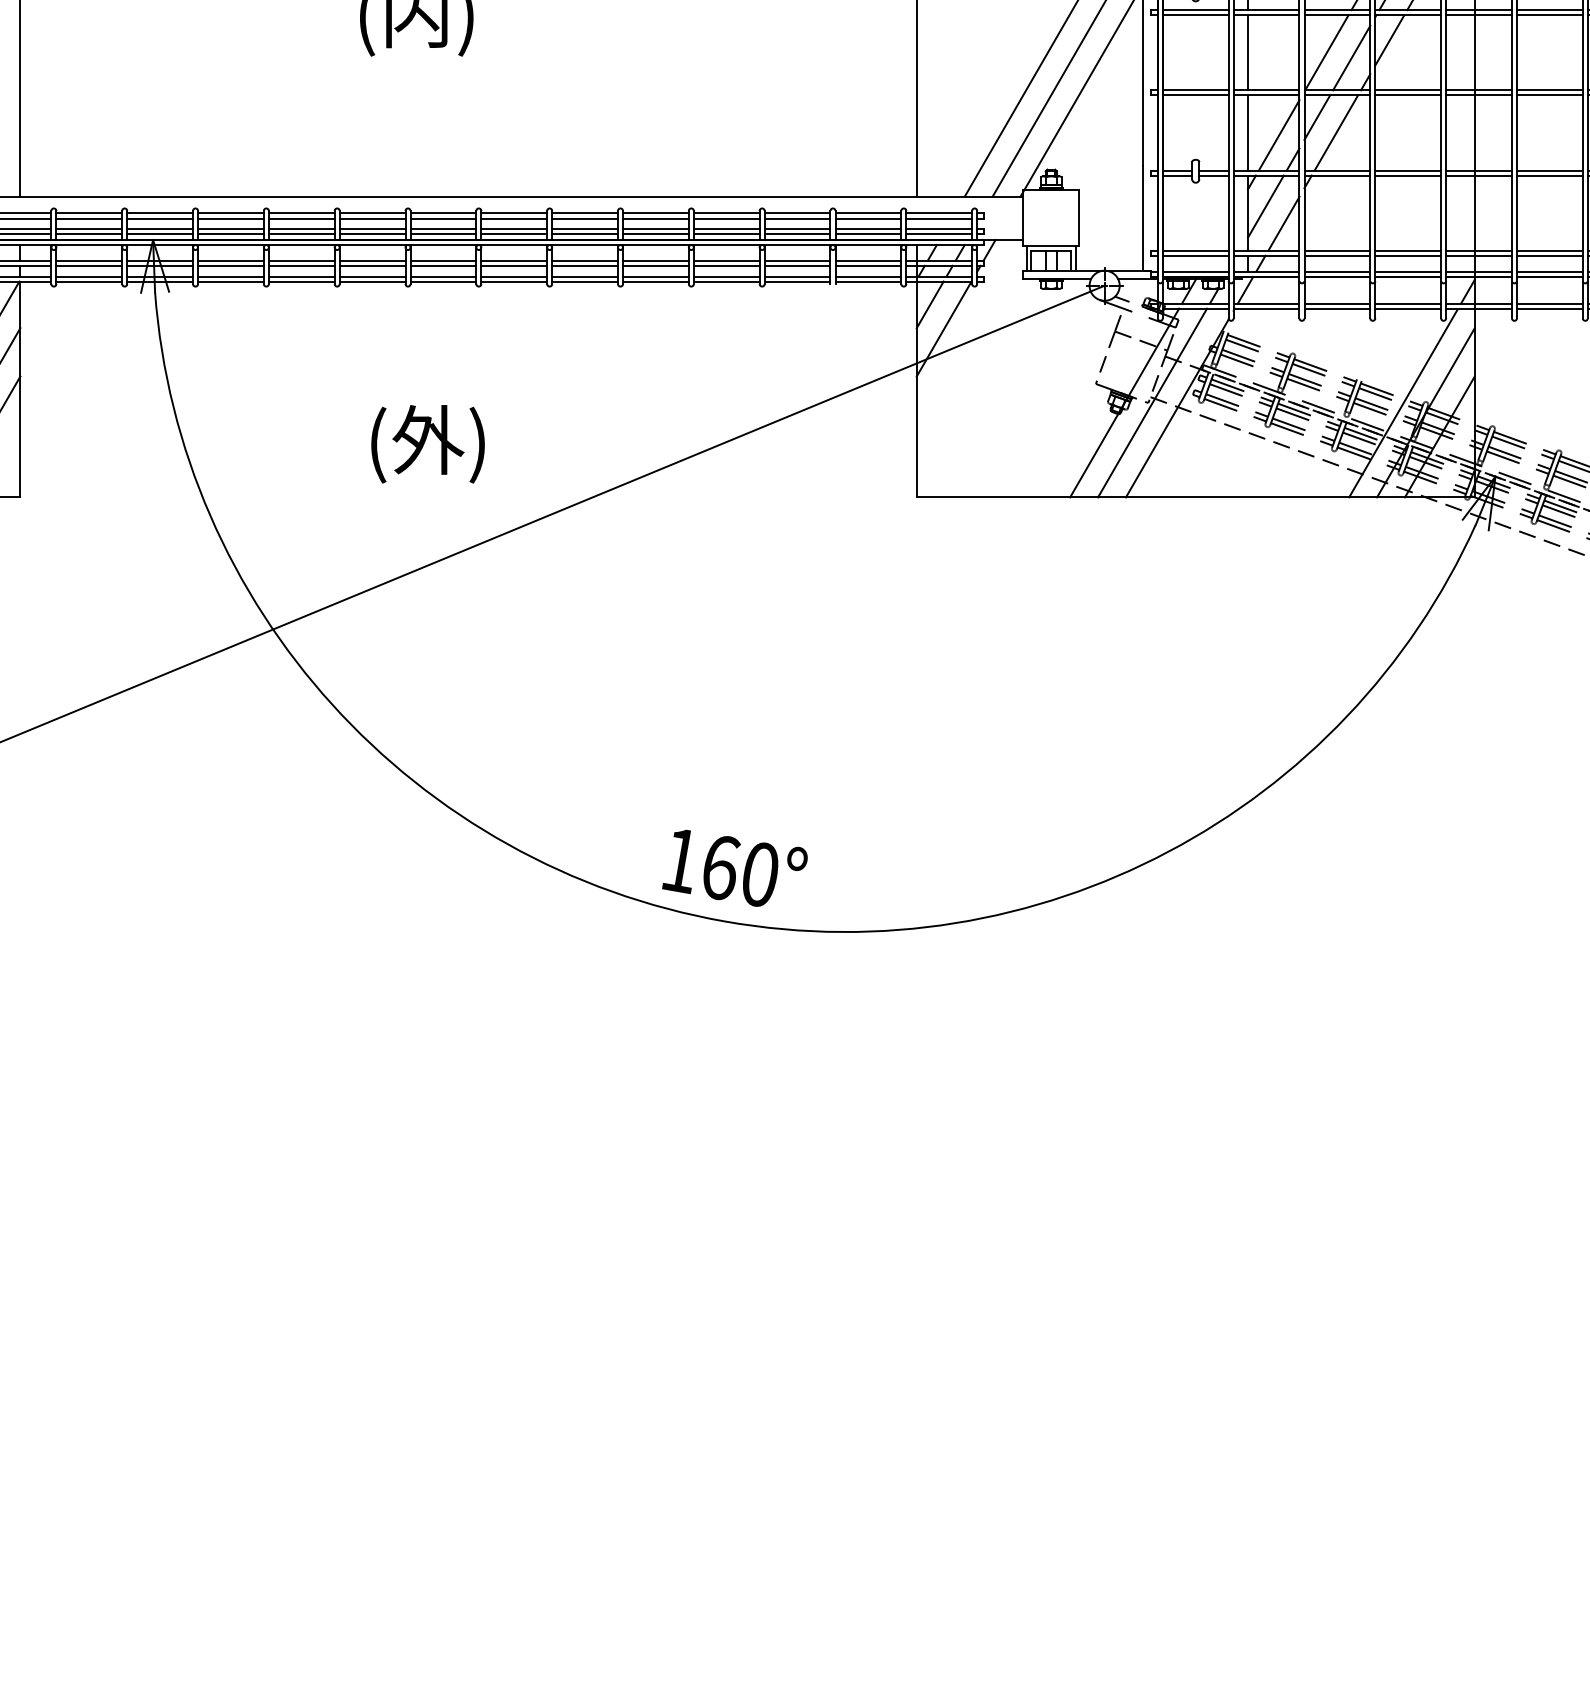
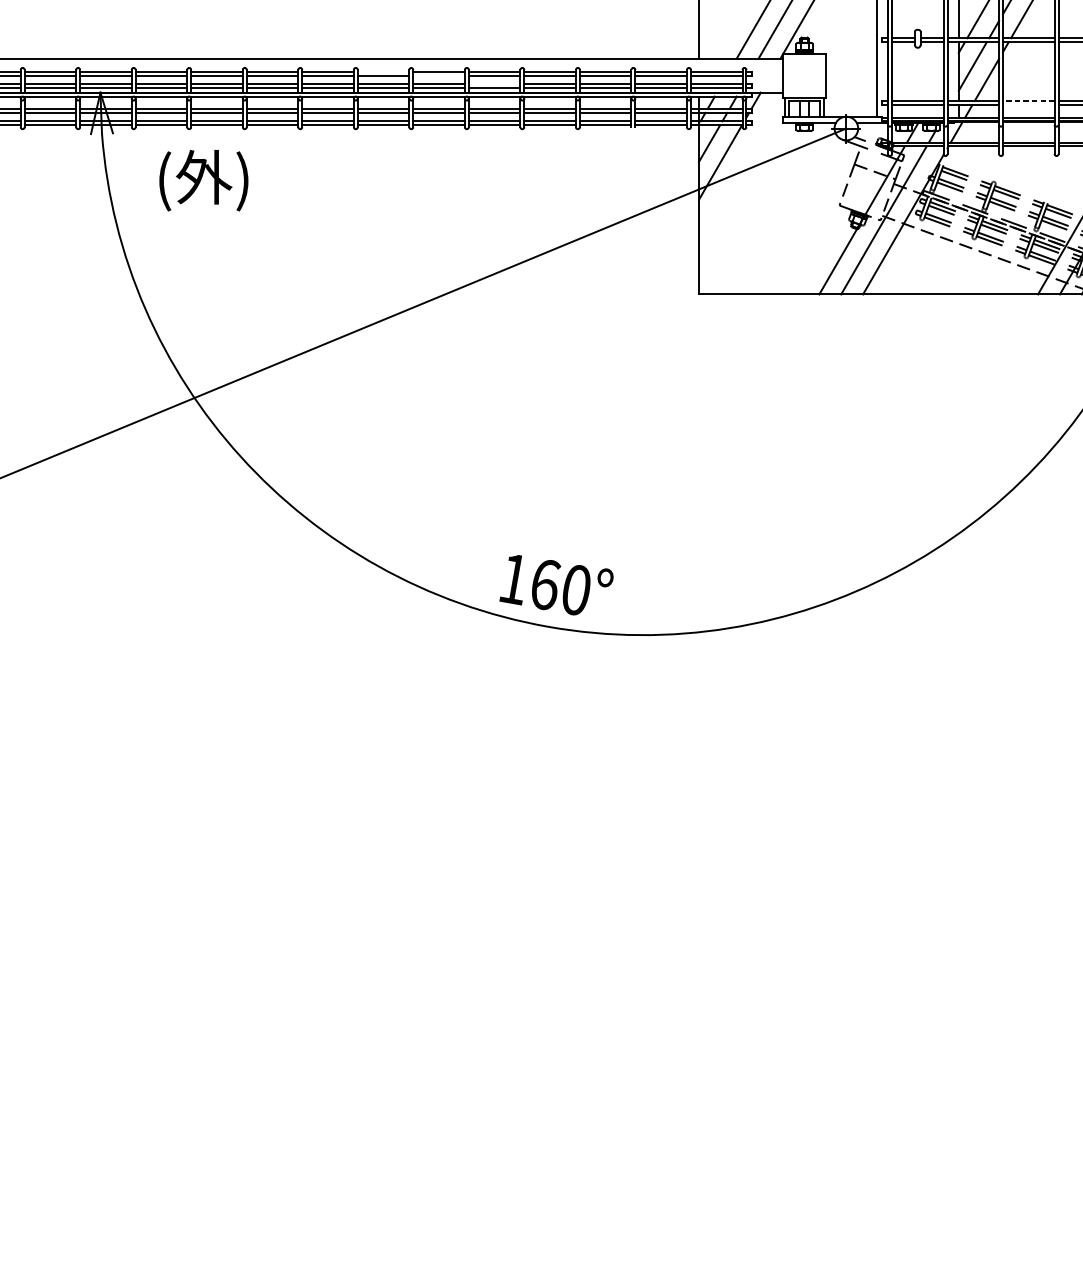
line: (514, 213) -> (383, 71), removed
line: (585, 218) -> (439, 75), removed
line: (655, 229) -> (494, 84), removed
line: (1337, 250) -> (1028, 100), solid -> dashed
line: (1337, 255) -> (1028, 104), removed
text: (427, 444) -> (203, 180), moved

